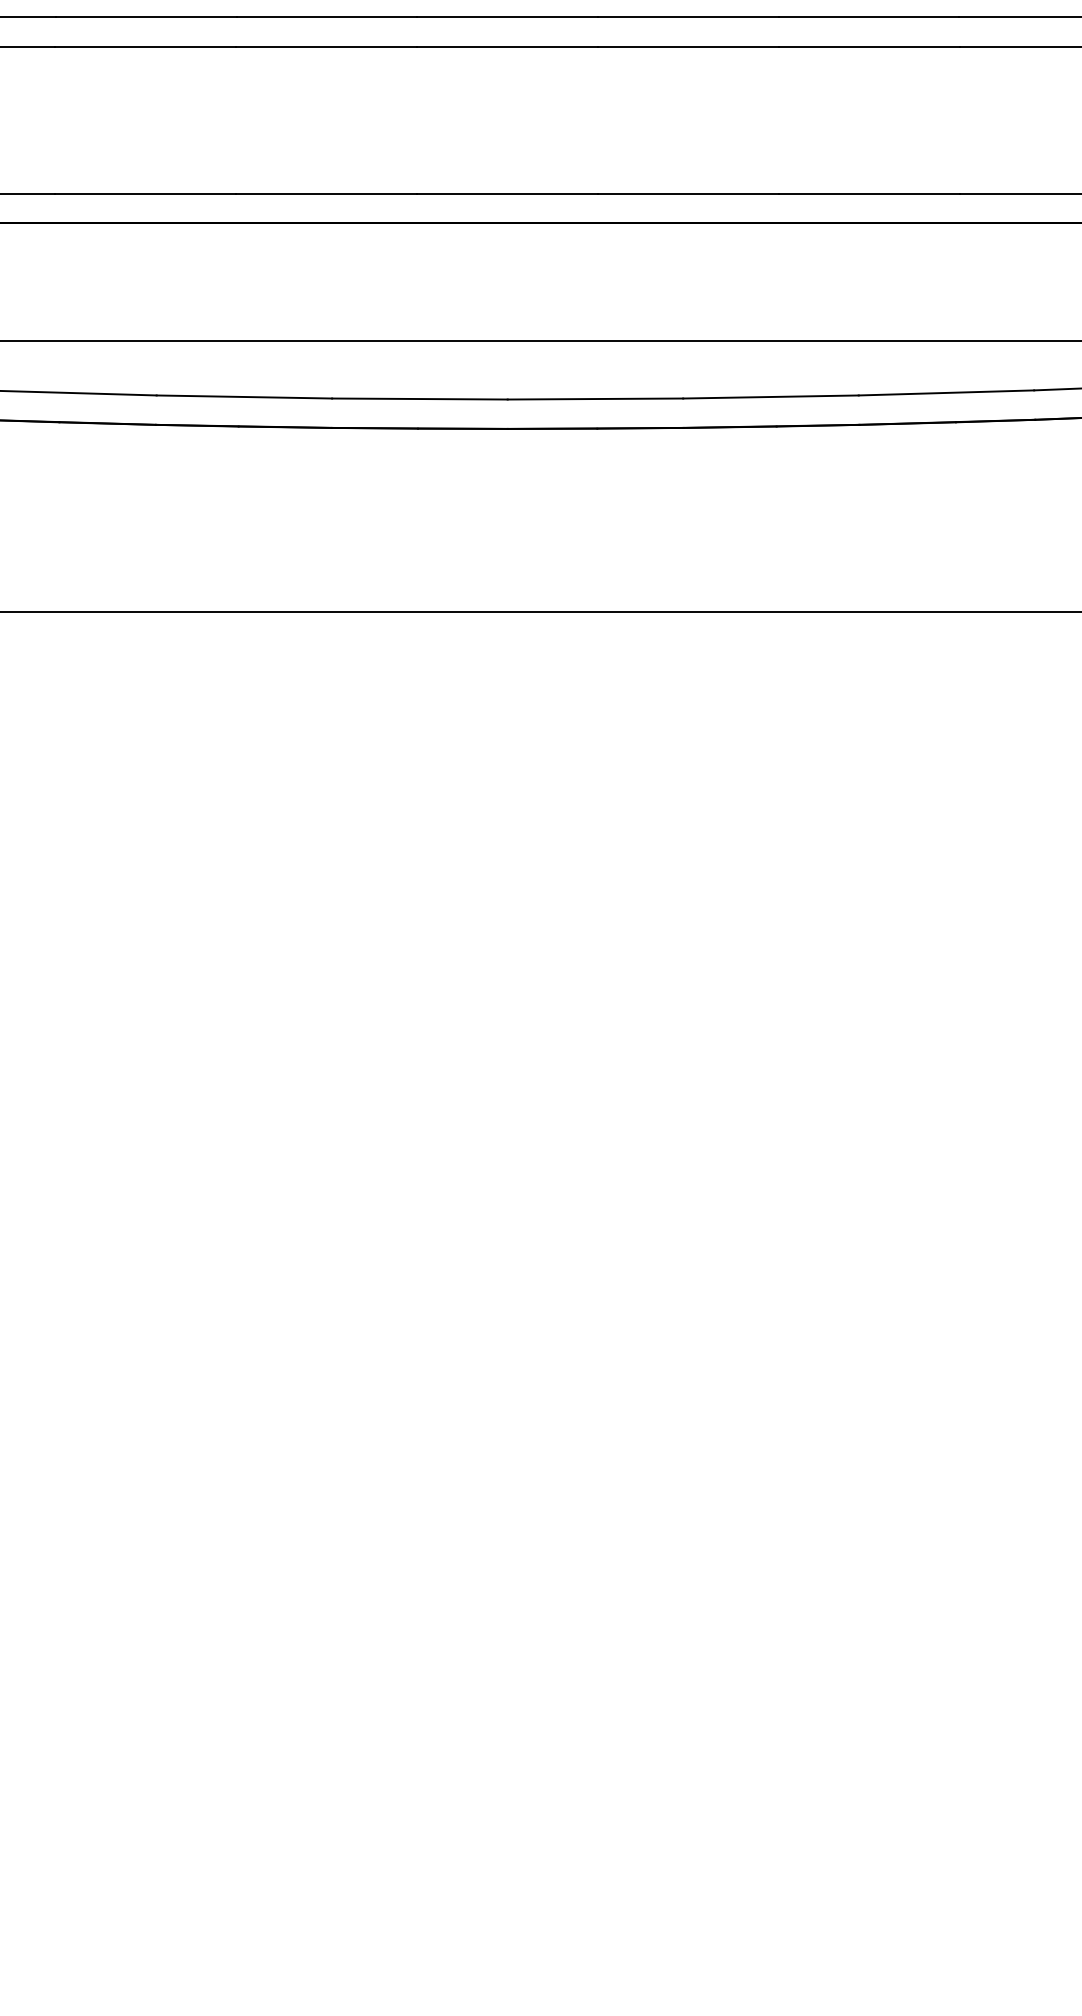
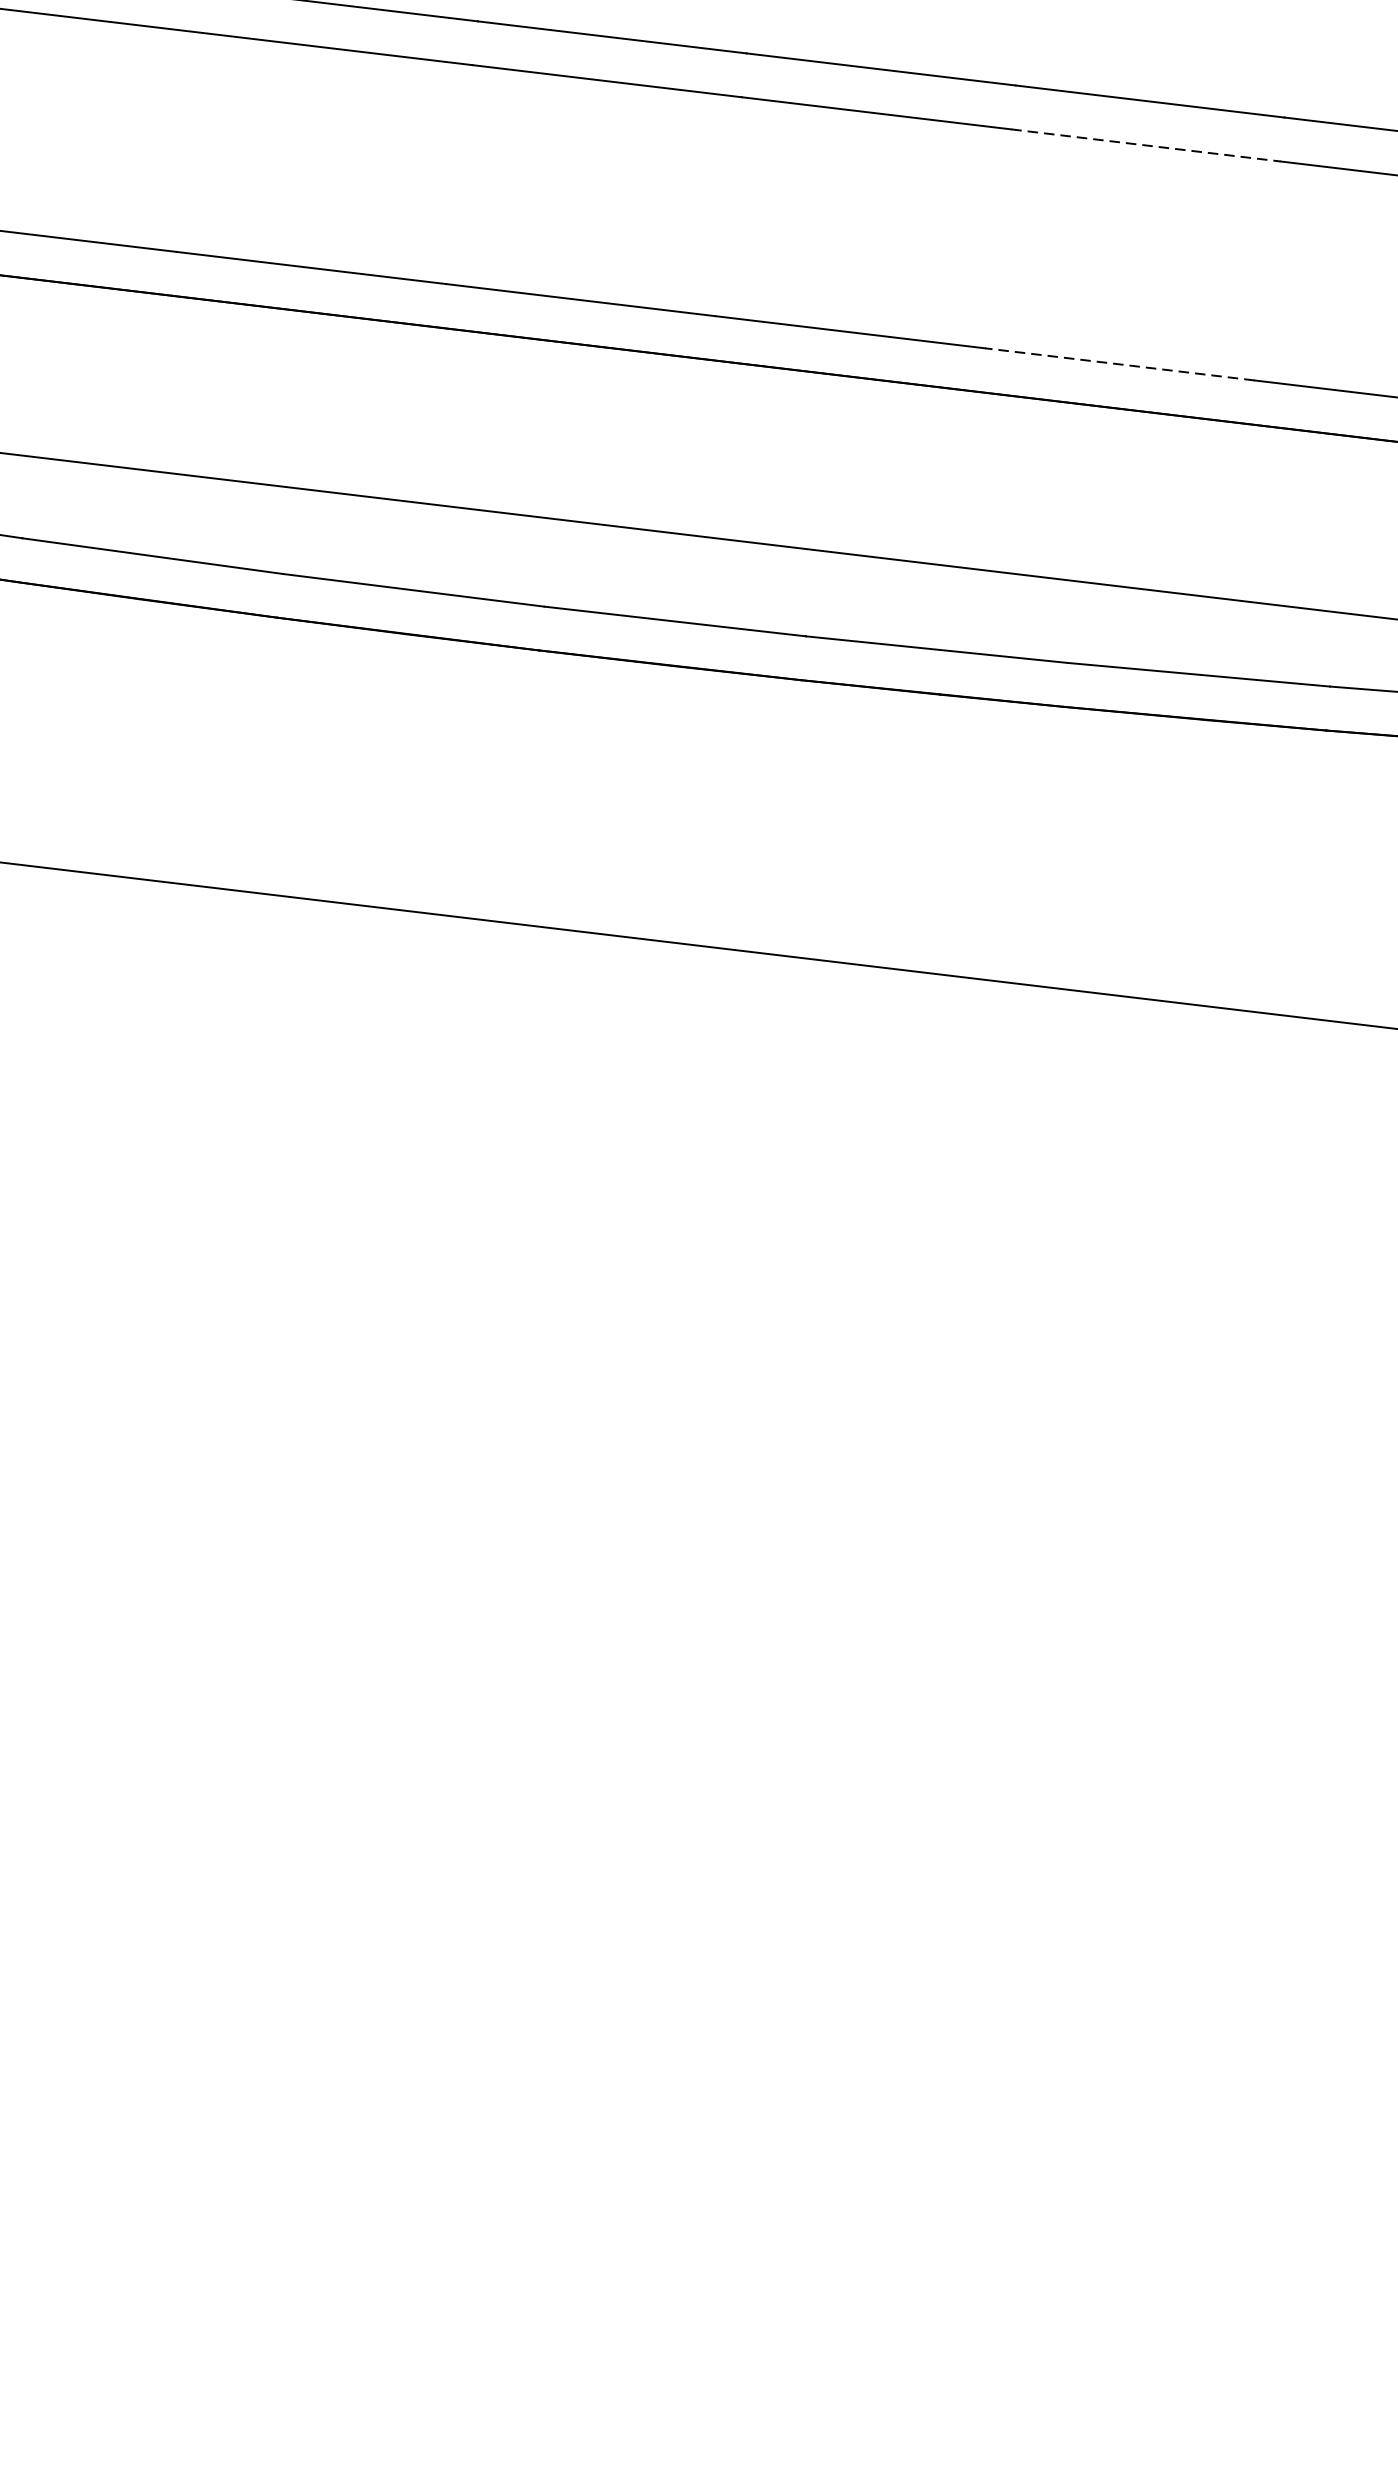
line: (870, 46) -> (1147, 145), solid -> dashed
line: (869, 193) -> (1119, 364), solid -> dashed

